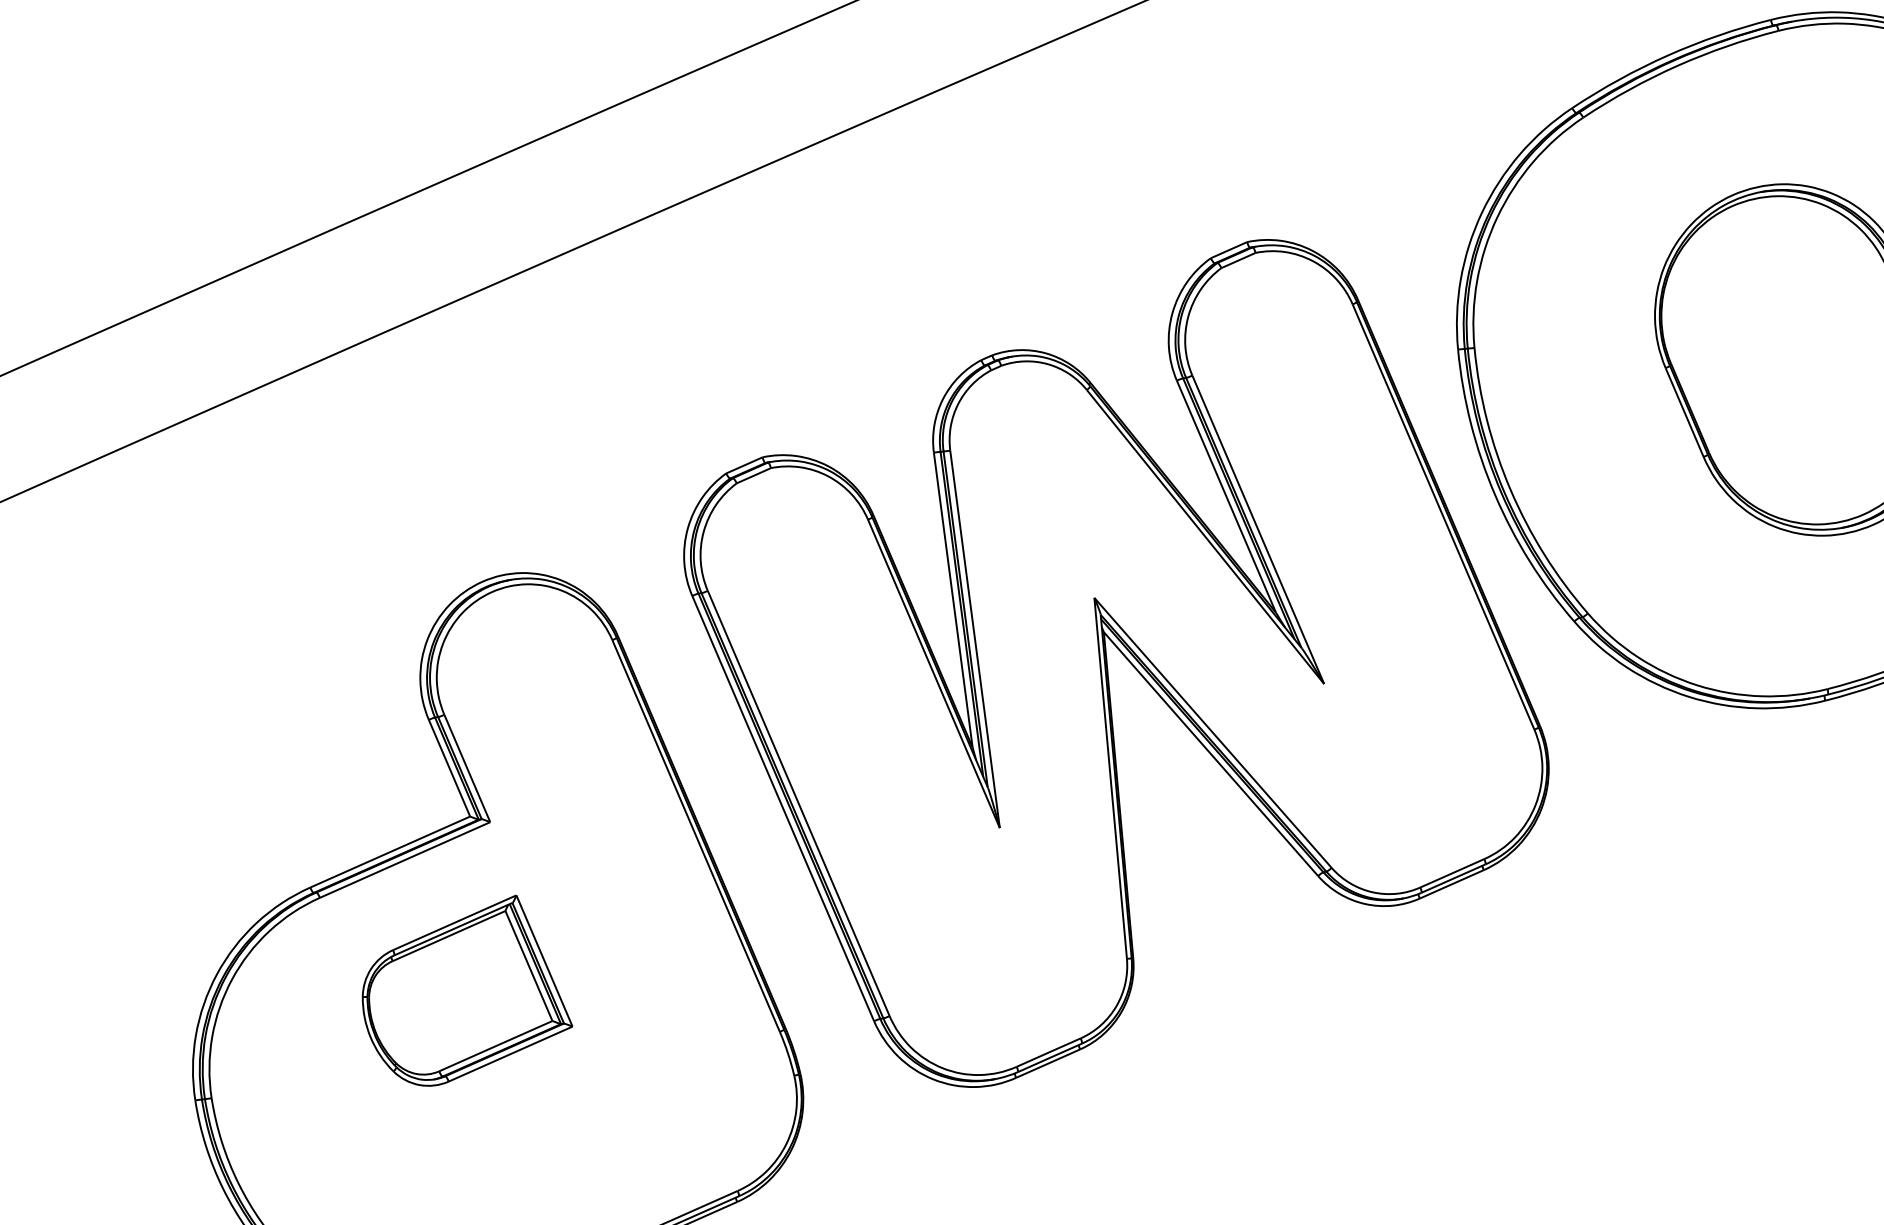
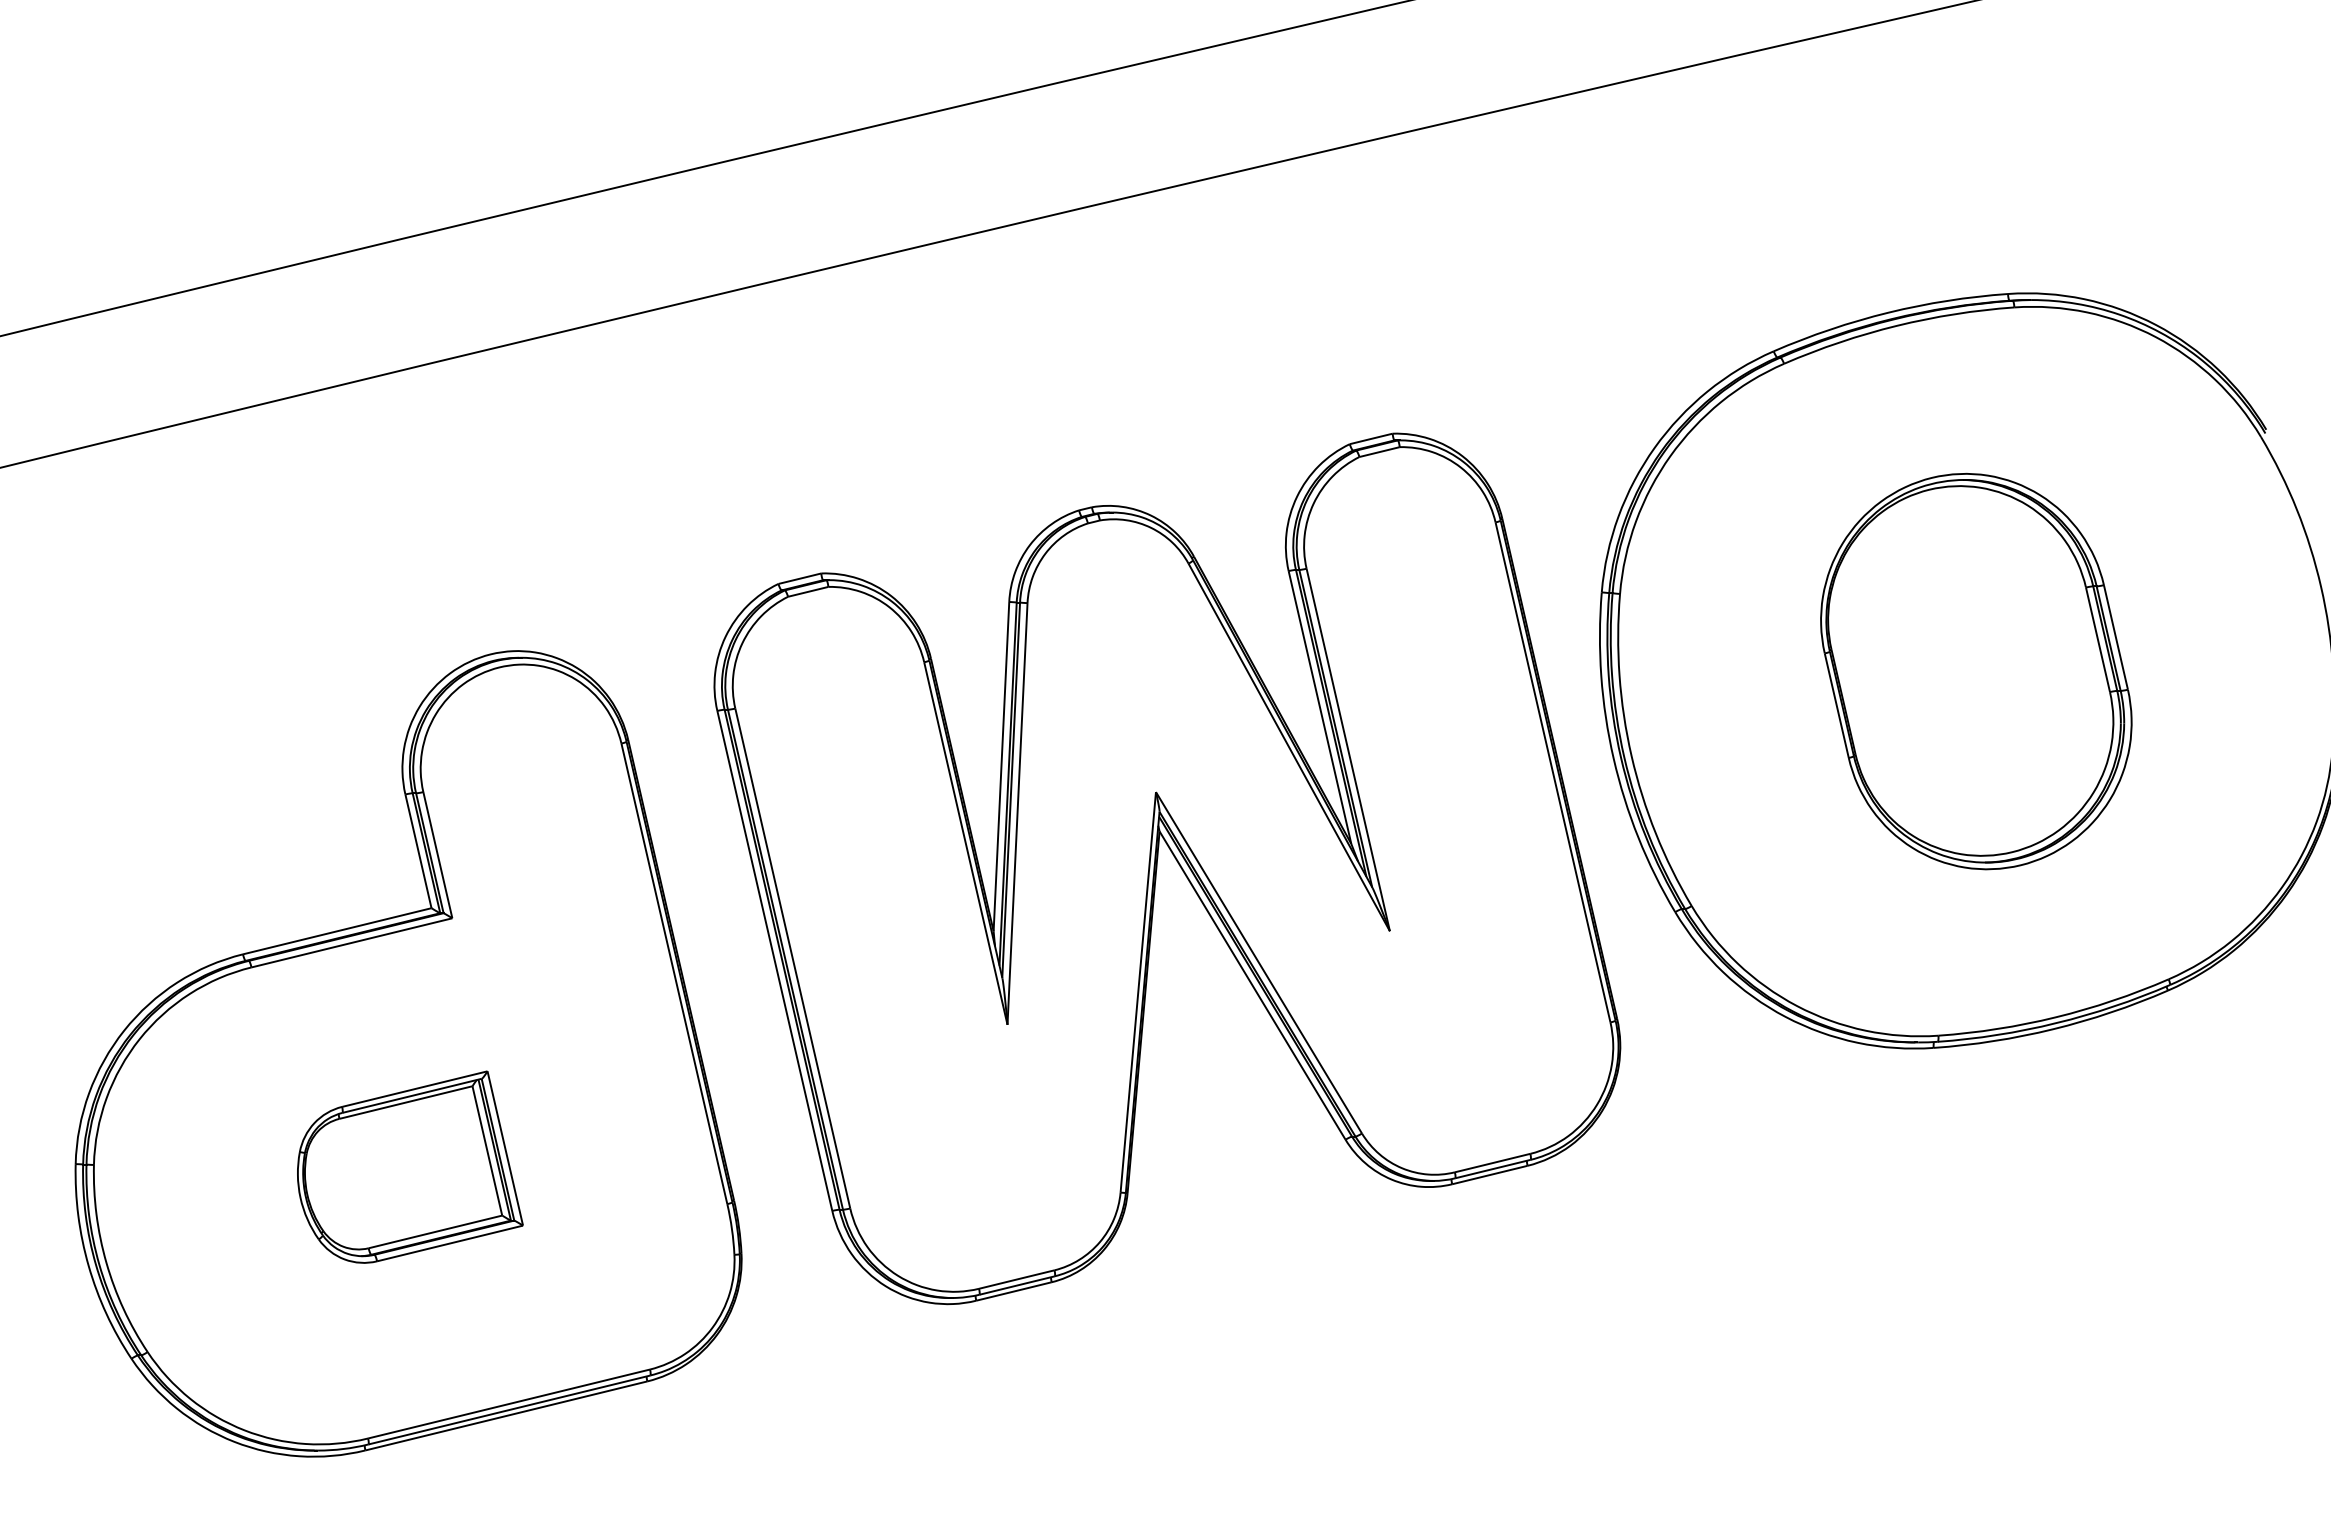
part: (463, 992) -> (410, 1166), moved

